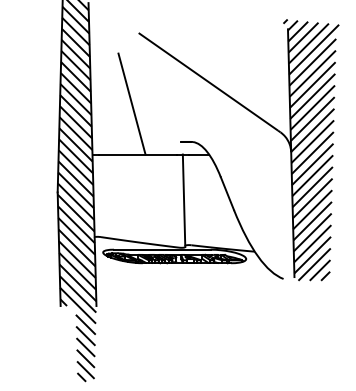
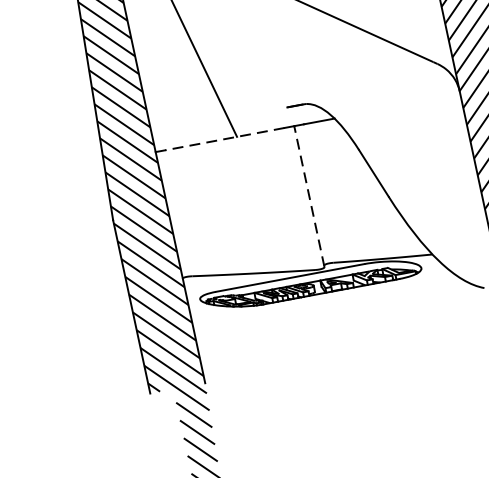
line: (137, 154) -> (224, 139), solid -> dashed
line: (184, 200) -> (309, 196), solid -> dashed

